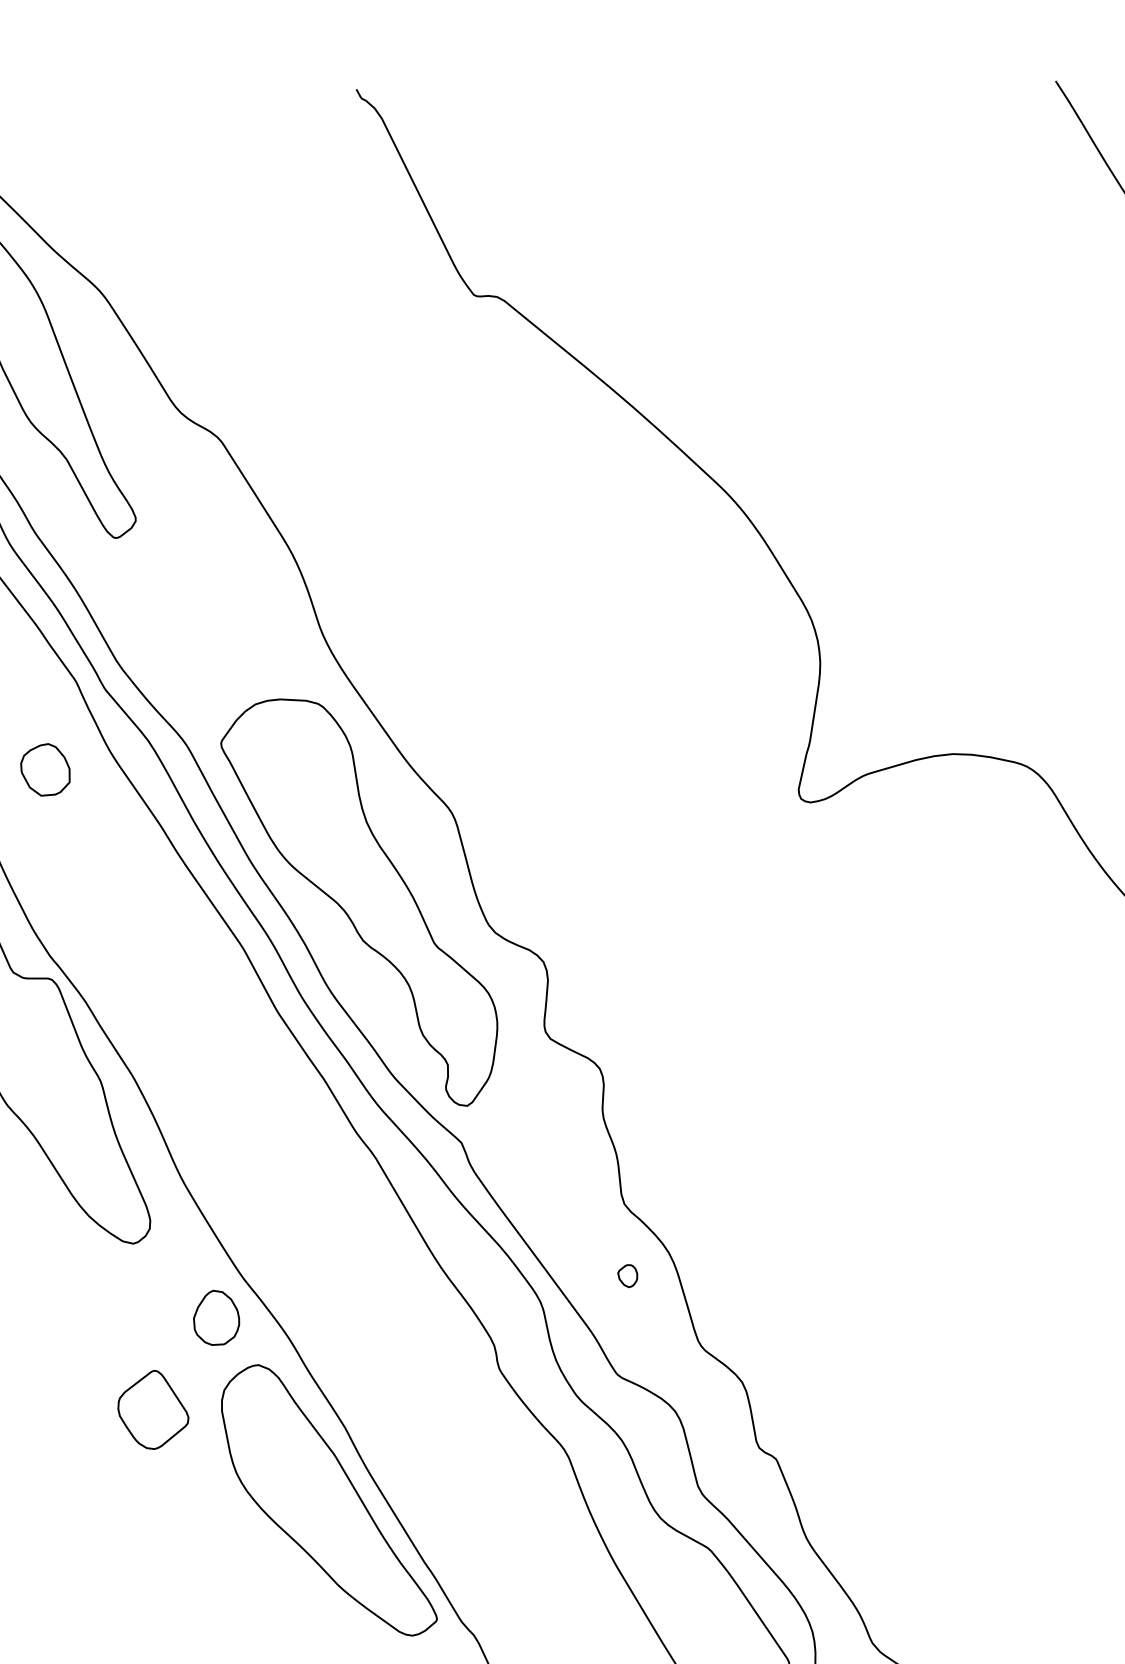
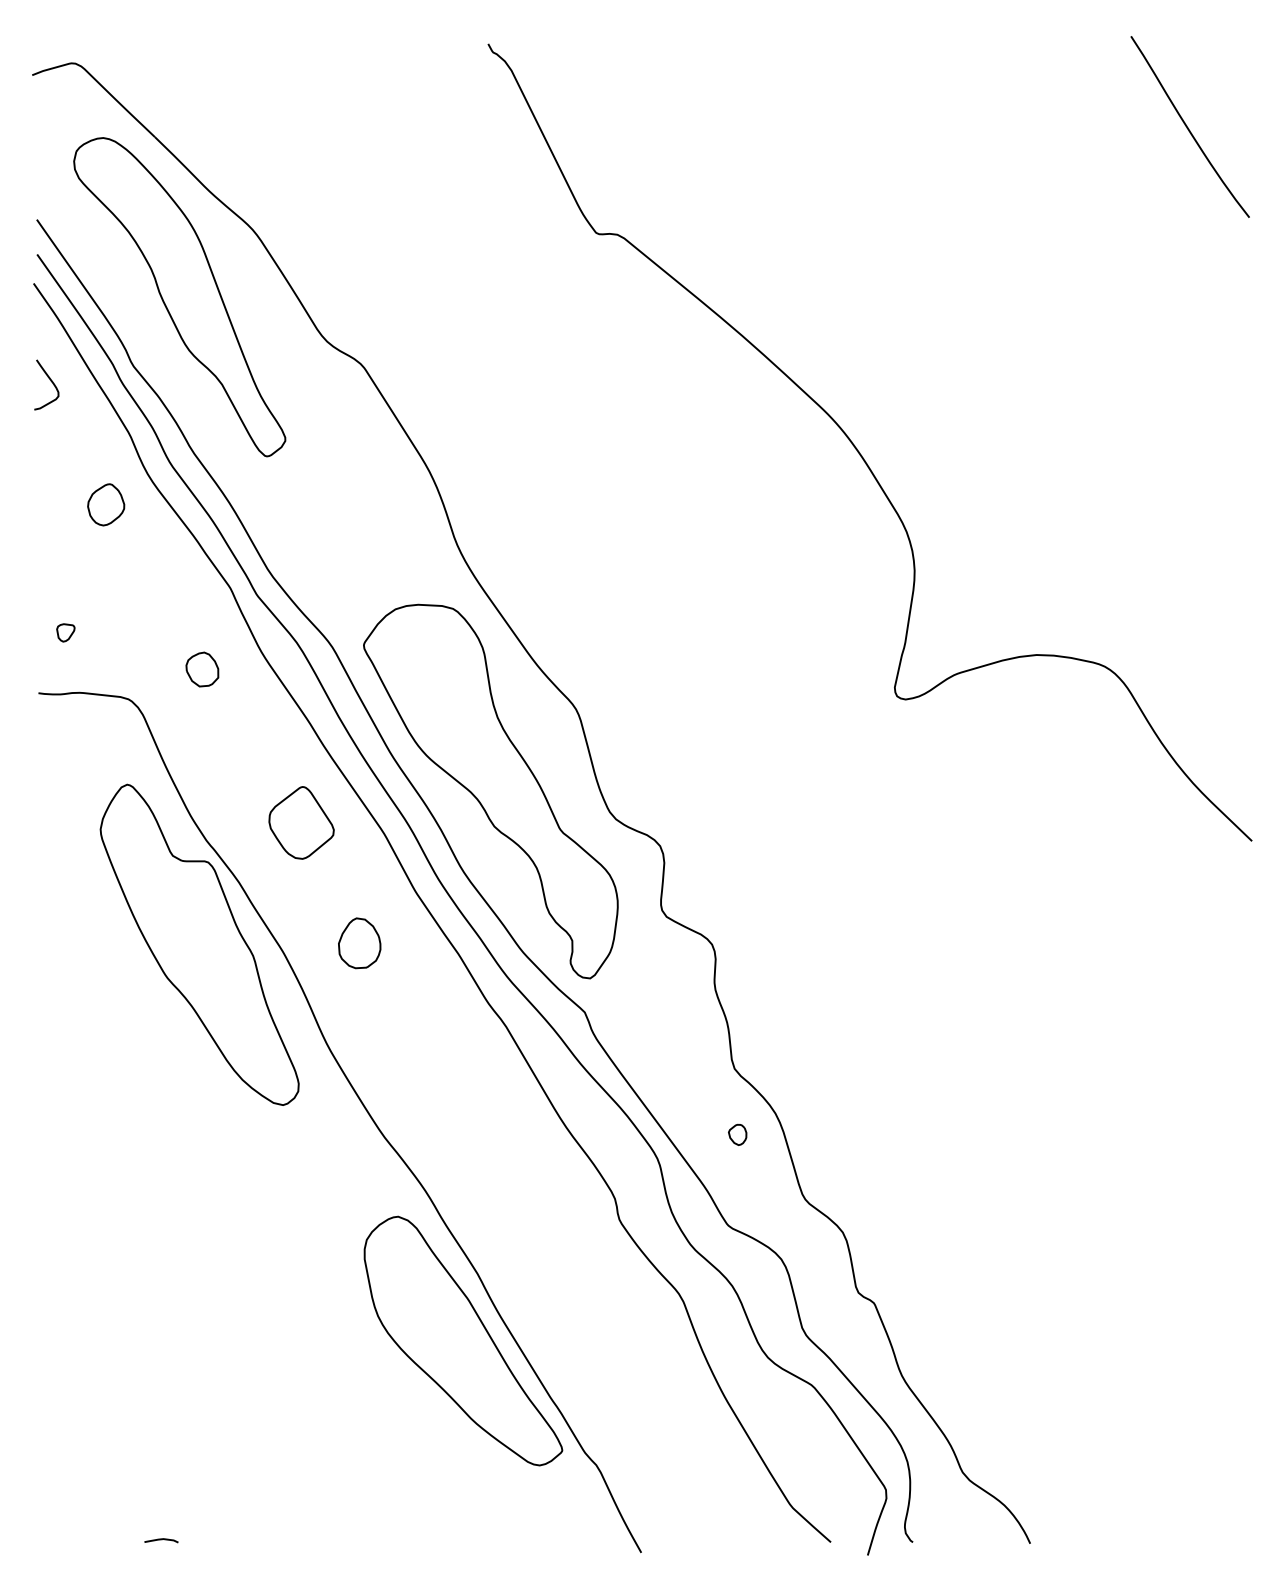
part: (45, 769) -> (202, 669), size x0.71
part: (216, 1318) -> (359, 943), moved
part: (153, 1409) -> (301, 822), moved

